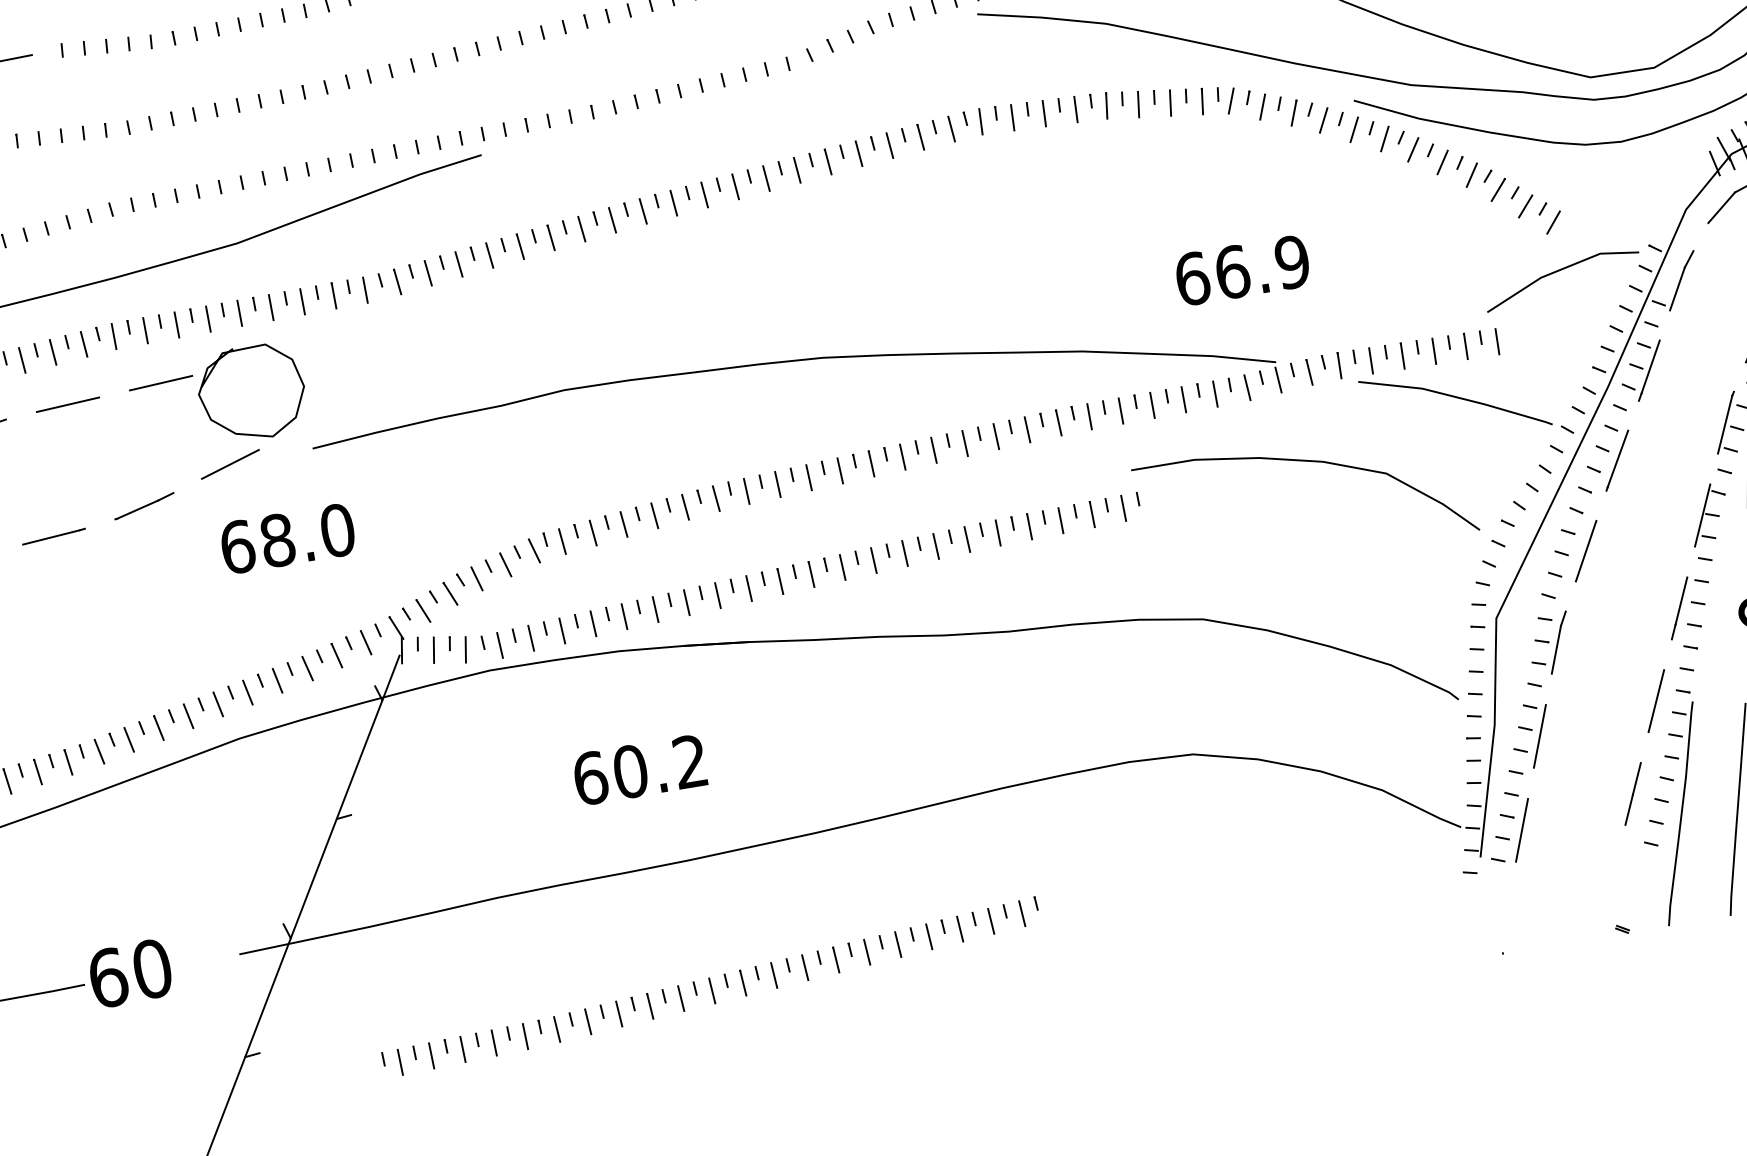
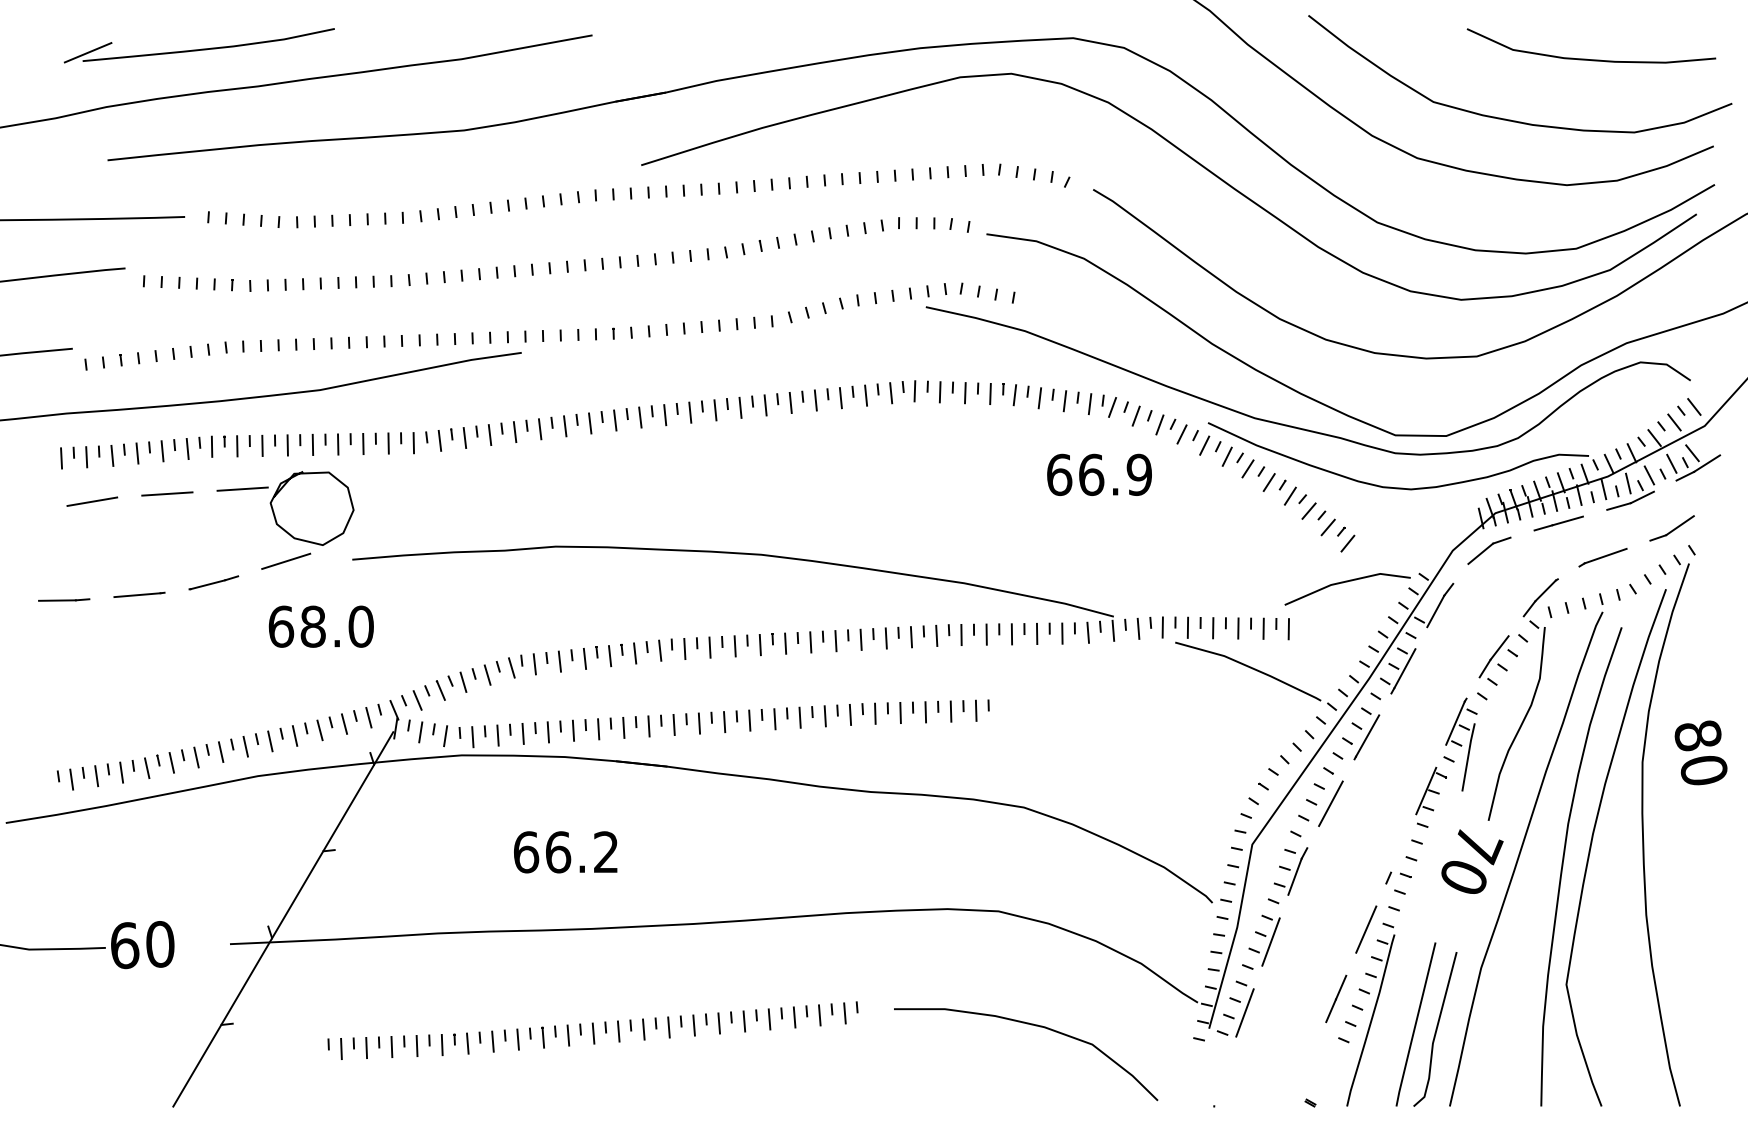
text: (1242, 270) -> (1099, 474), moved
curve: (1311, 462) -> (1035, 1026), moved
line: (1681, 600) -> (1398, 854), removed
text: (630, 771) -> (558, 852), 60.2 -> 66.2

